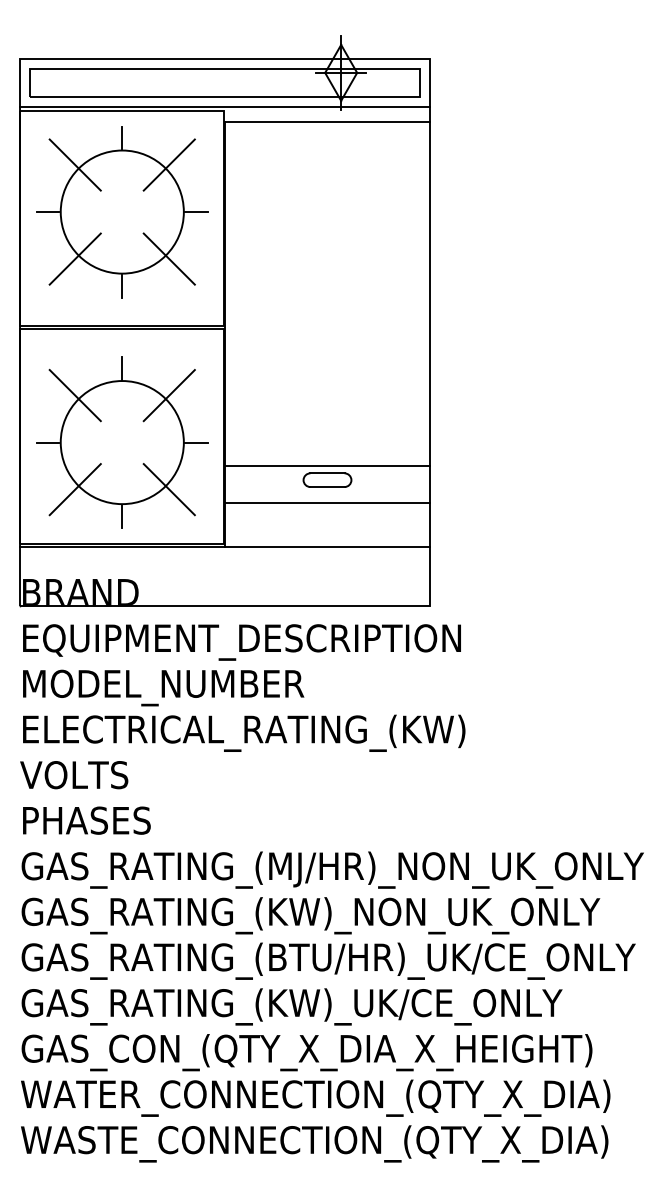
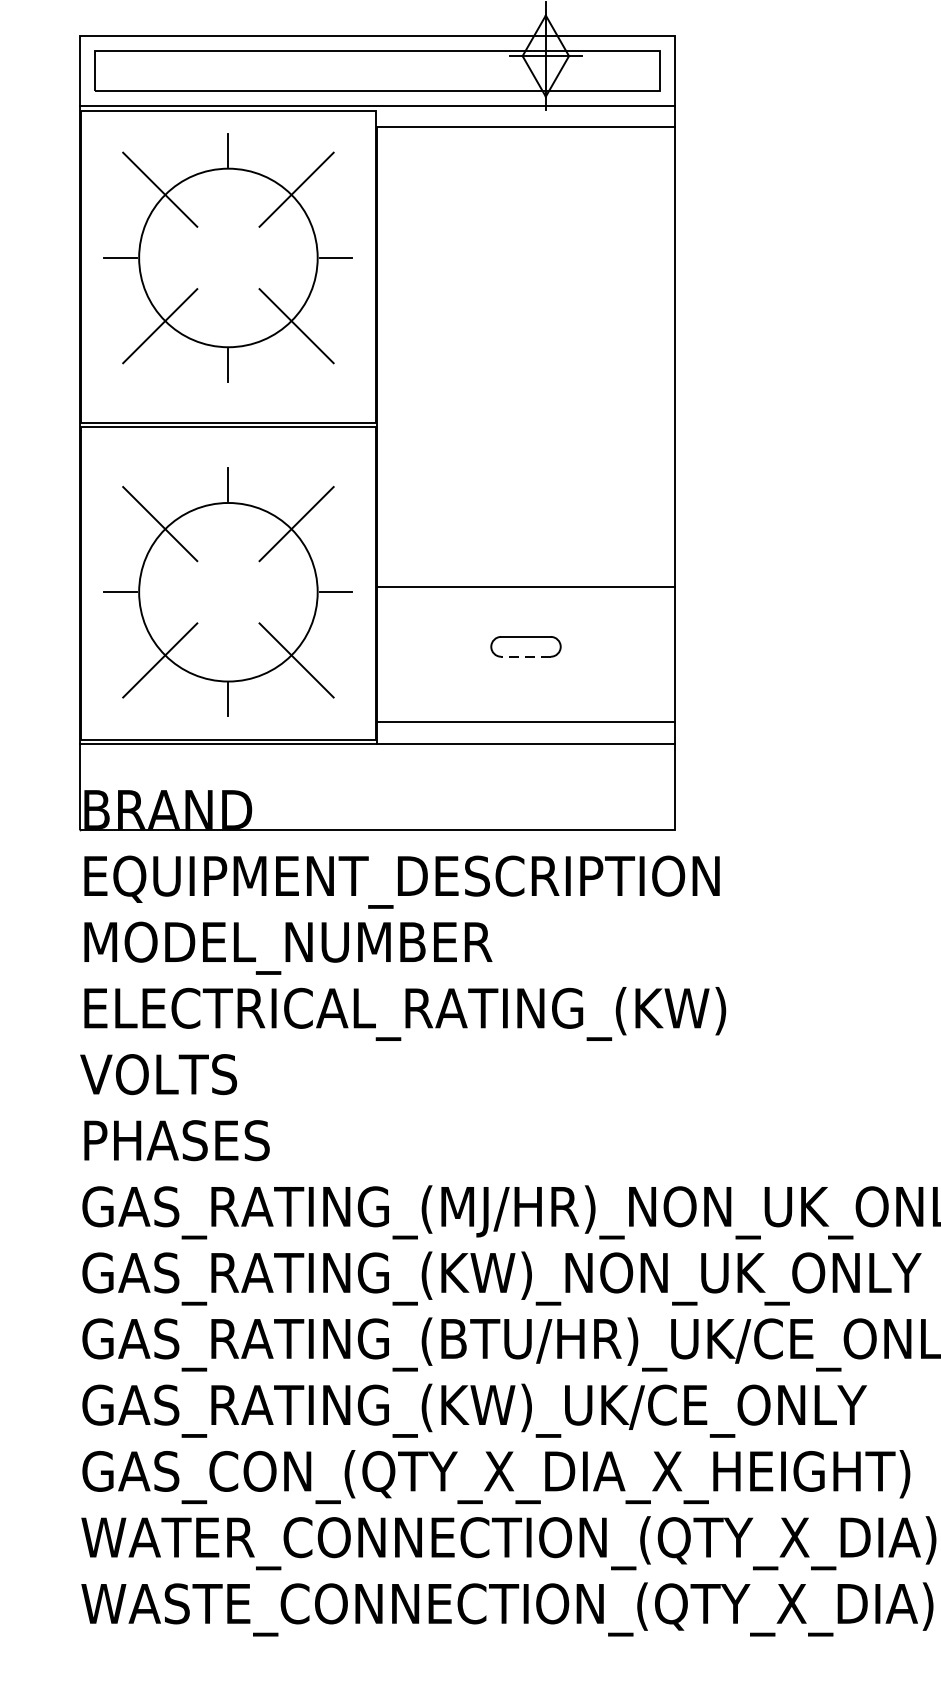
line: (327, 465) -> (526, 586), moved
line: (327, 487) -> (526, 657), solid -> dashed
line: (327, 503) -> (526, 722), moved

